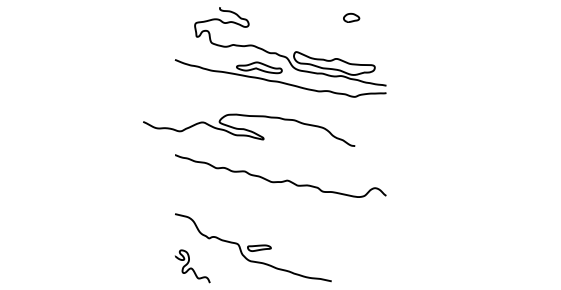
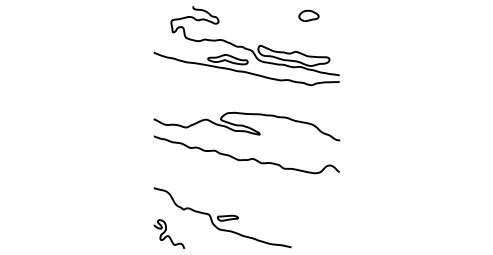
part: (351, 17) -> (308, 15), size x1.43
curve: (248, 130) -> (246, 126), moved

